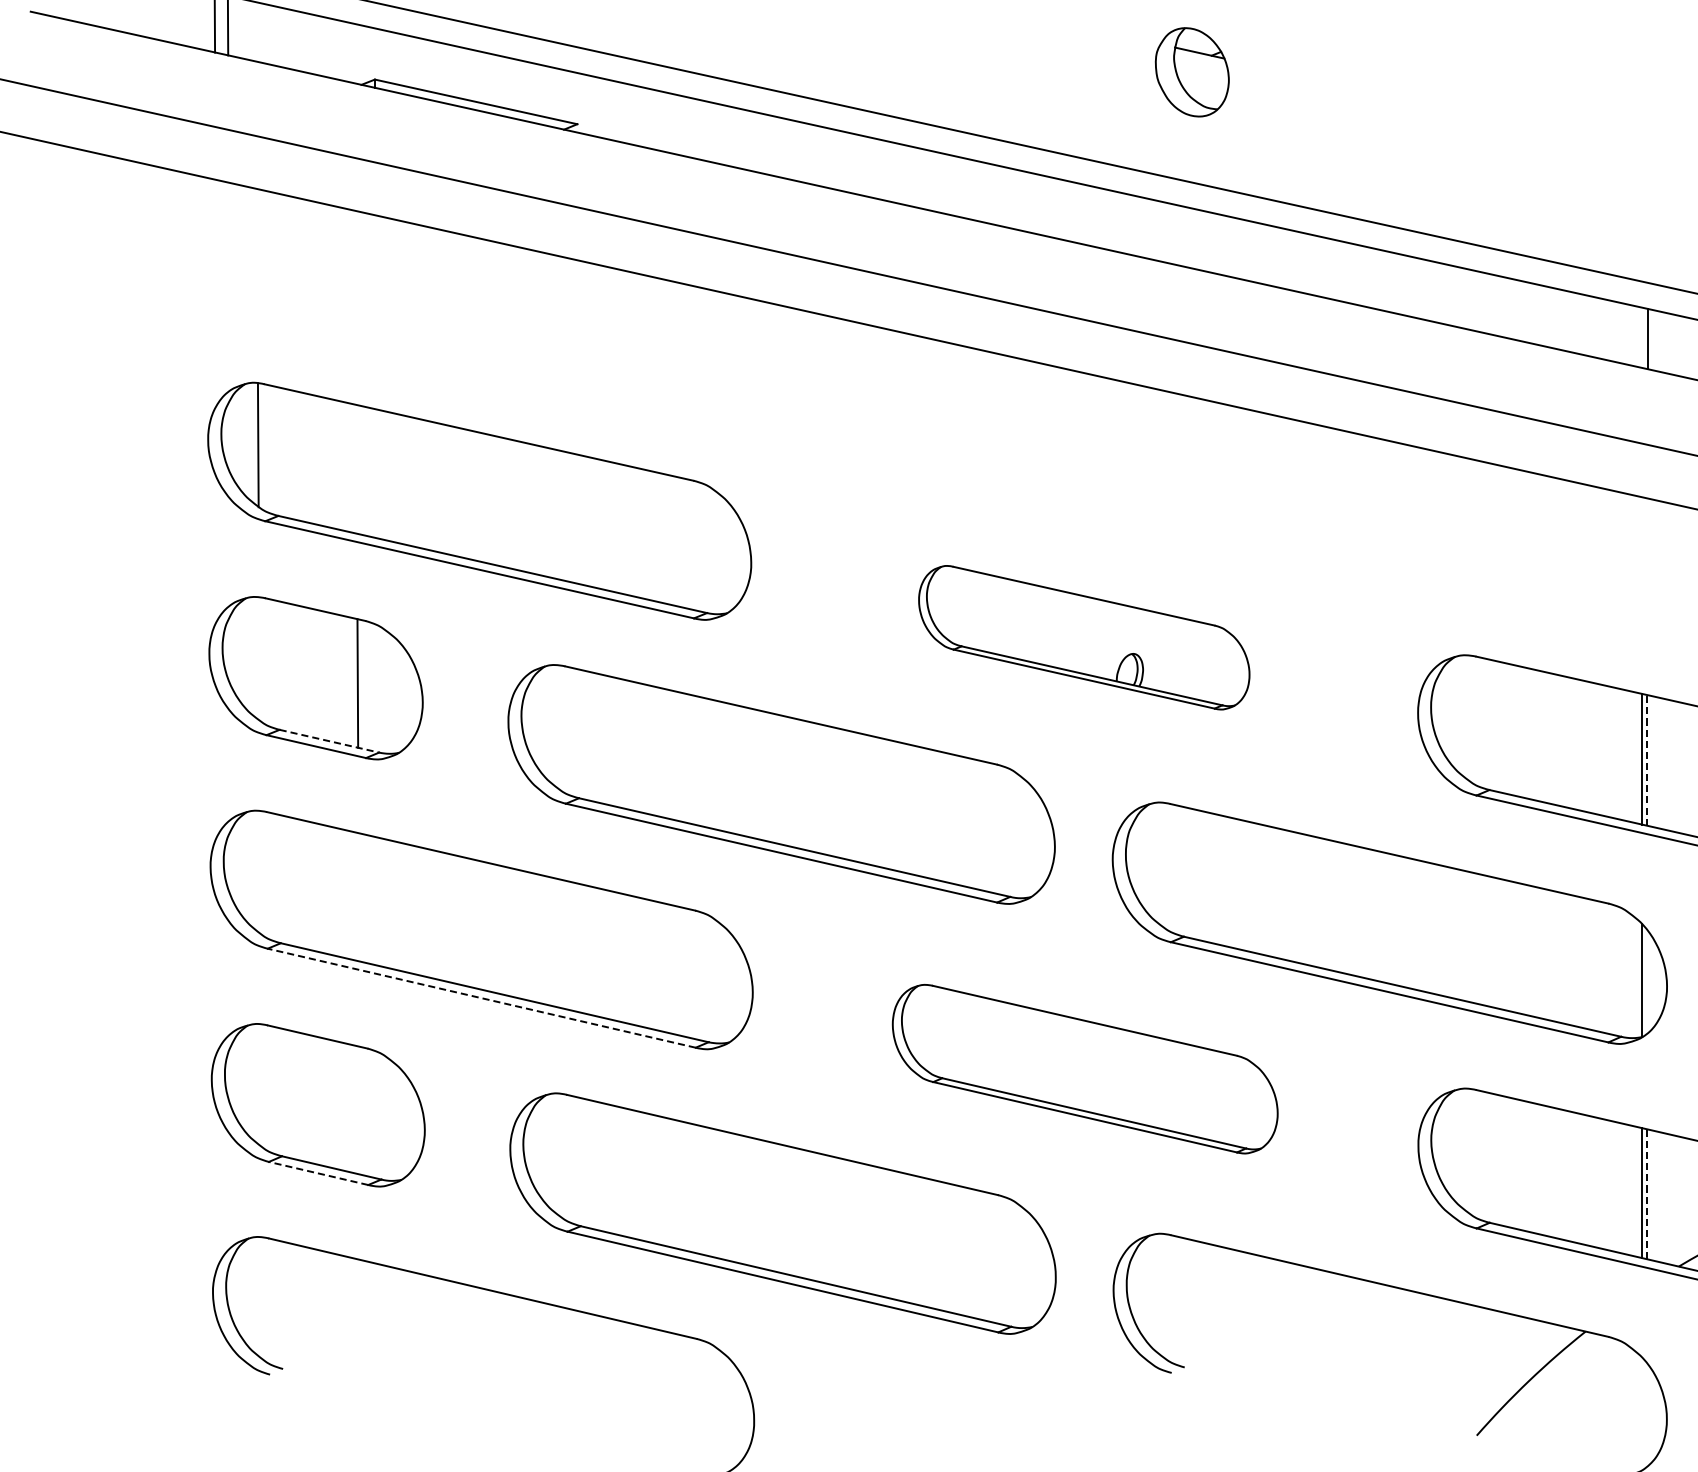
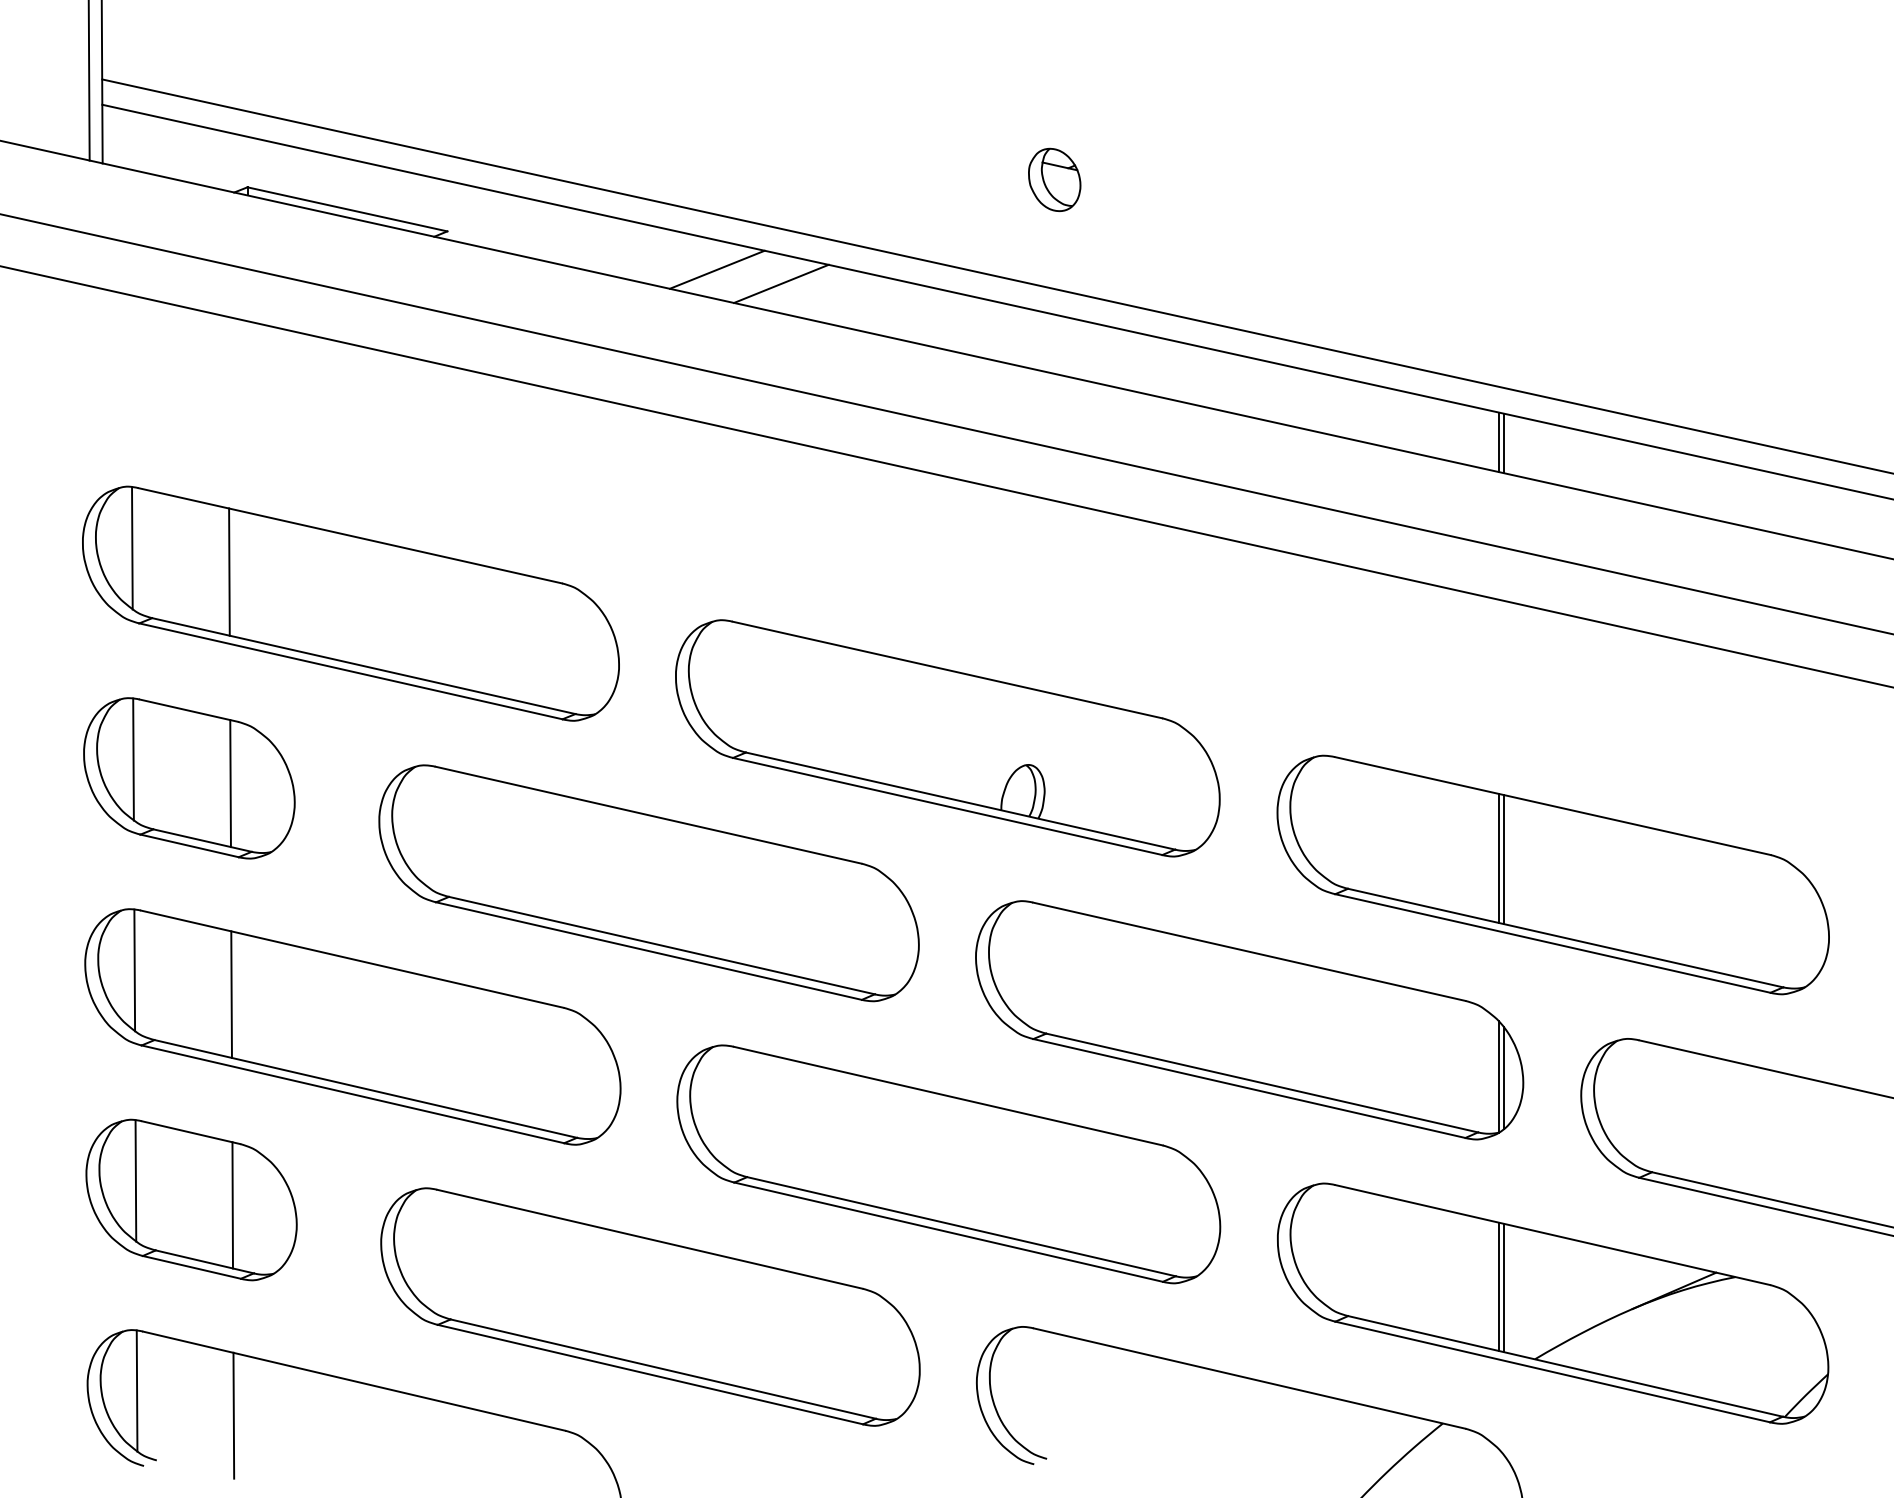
part: (1192, 71) -> (1054, 179), size x0.71
line: (849, 162) -> (716, 269), added
line: (915, 176) -> (781, 283), added
line: (1641, 338) -> (1498, 442), added
line: (356, 468) -> (229, 571), added
part: (1083, 637) -> (947, 738), size x1.67
line: (259, 659) -> (133, 759), added
line: (330, 741) -> (203, 840), dashed -> solid
line: (1646, 760) -> (1503, 859), dashed -> solid
line: (260, 872) -> (134, 970), added
line: (358, 897) -> (231, 994), added
line: (1646, 982) -> (1503, 1078), added
line: (481, 998) -> (352, 1094), dashed -> solid
part: (1084, 1069) -> (948, 1164), size x1.43
line: (261, 1085) -> (135, 1180), added
line: (359, 1110) -> (232, 1205), added
line: (318, 1173) -> (191, 1267), dashed -> solid
line: (1646, 1193) -> (1503, 1287), dashed -> solid
line: (262, 1298) -> (136, 1390), added
line: (360, 1323) -> (233, 1415), added

